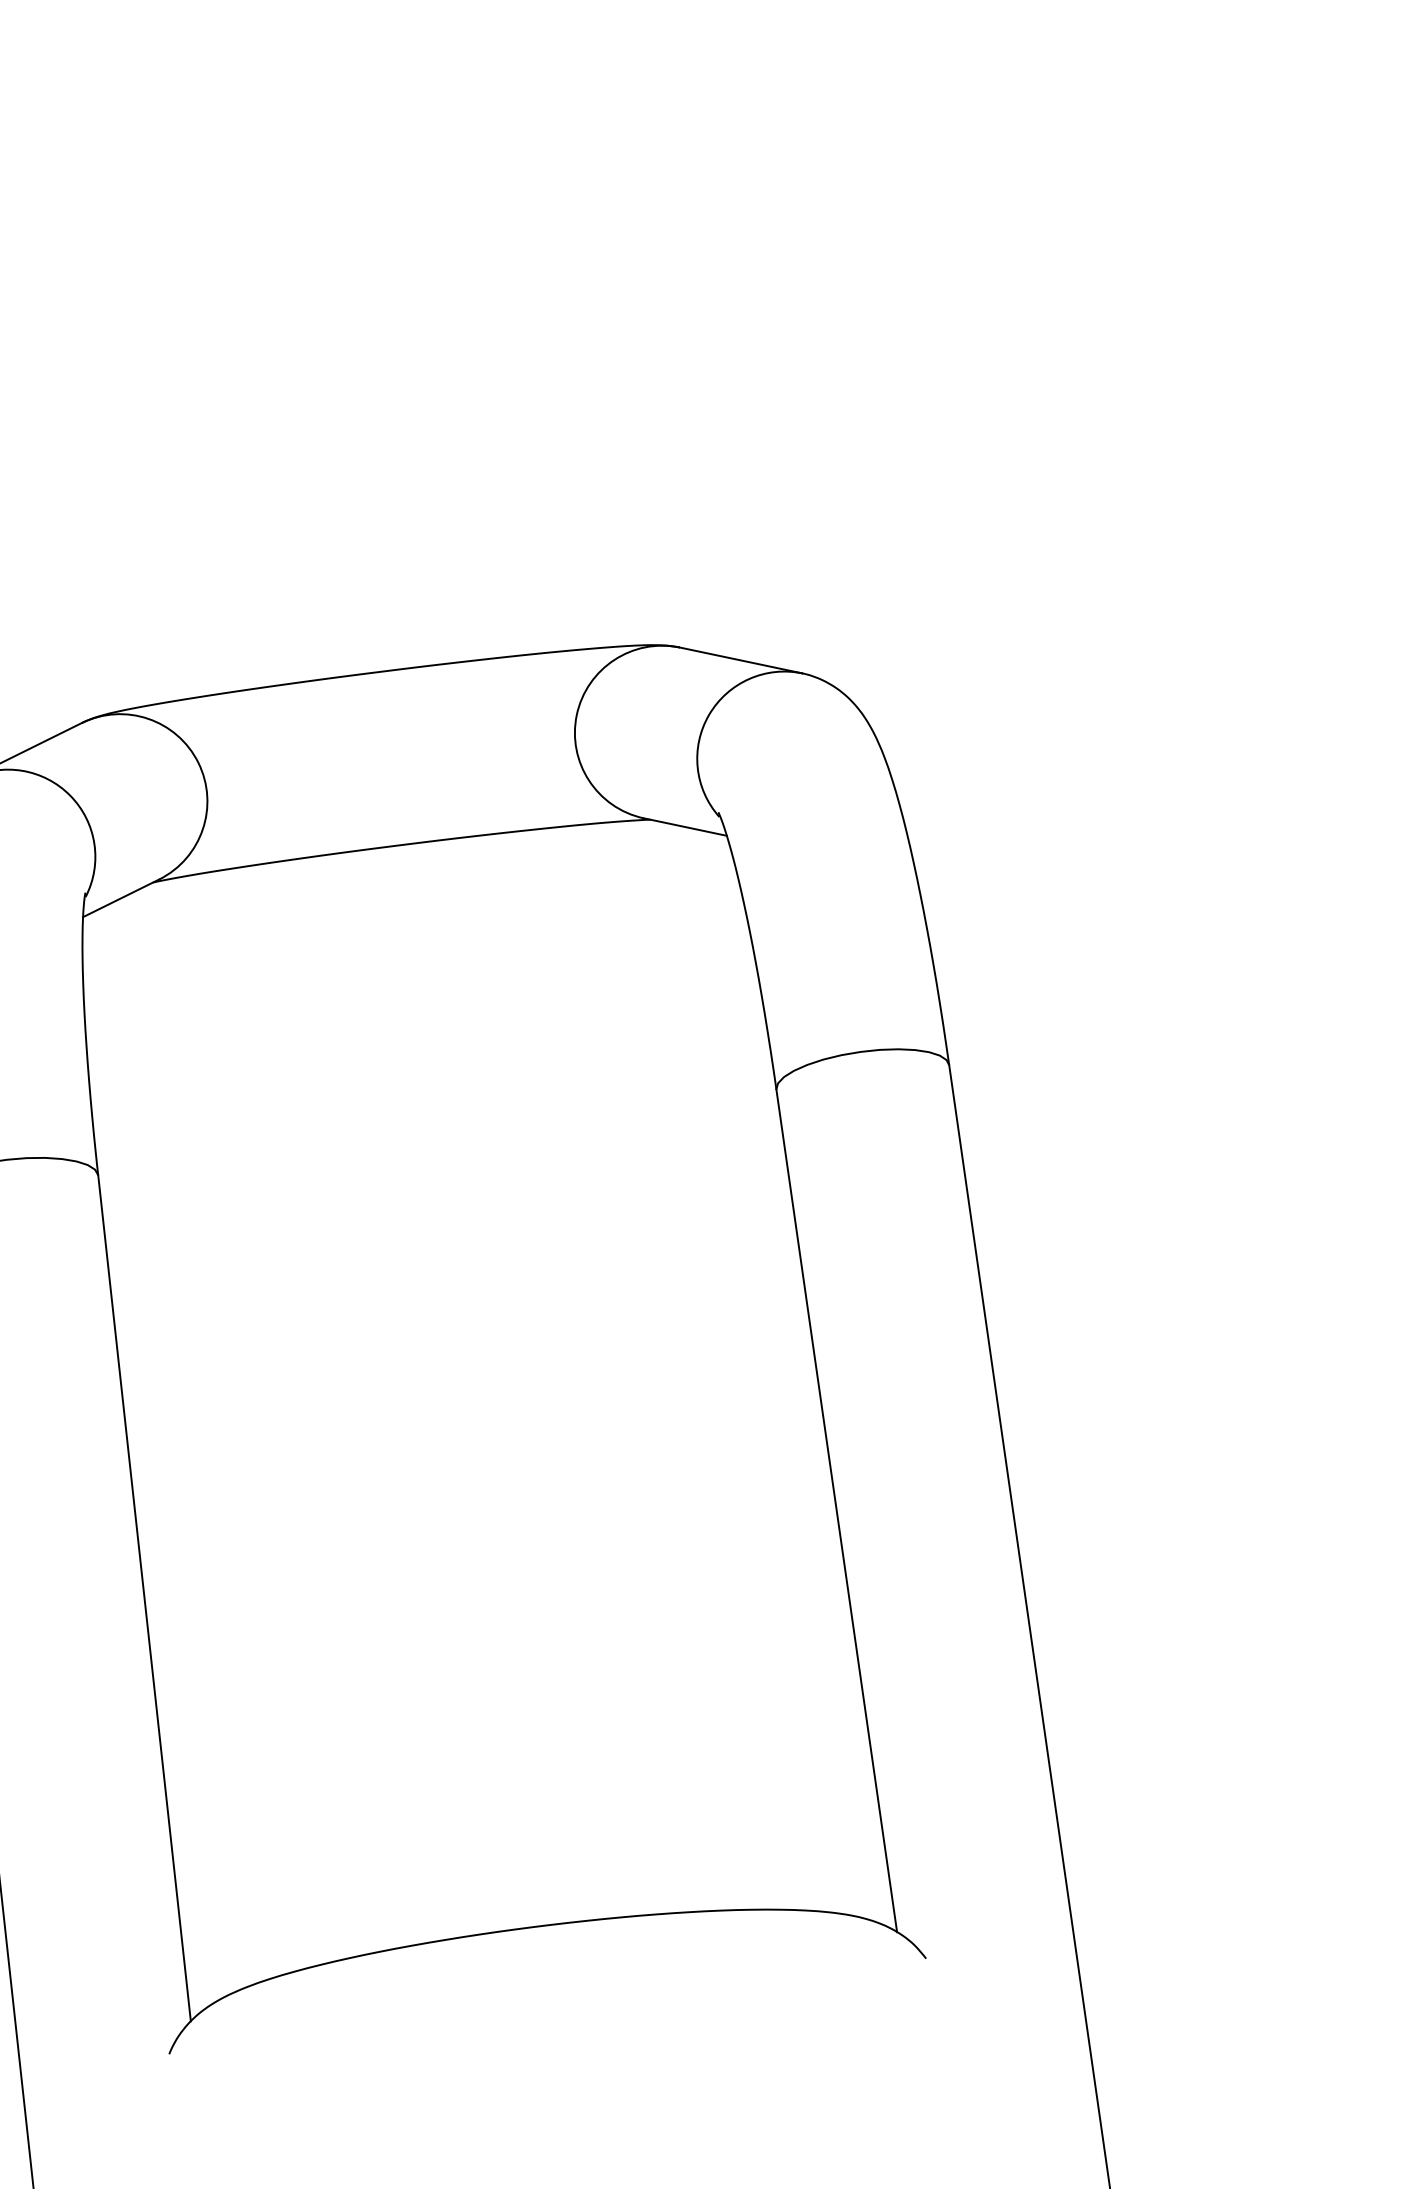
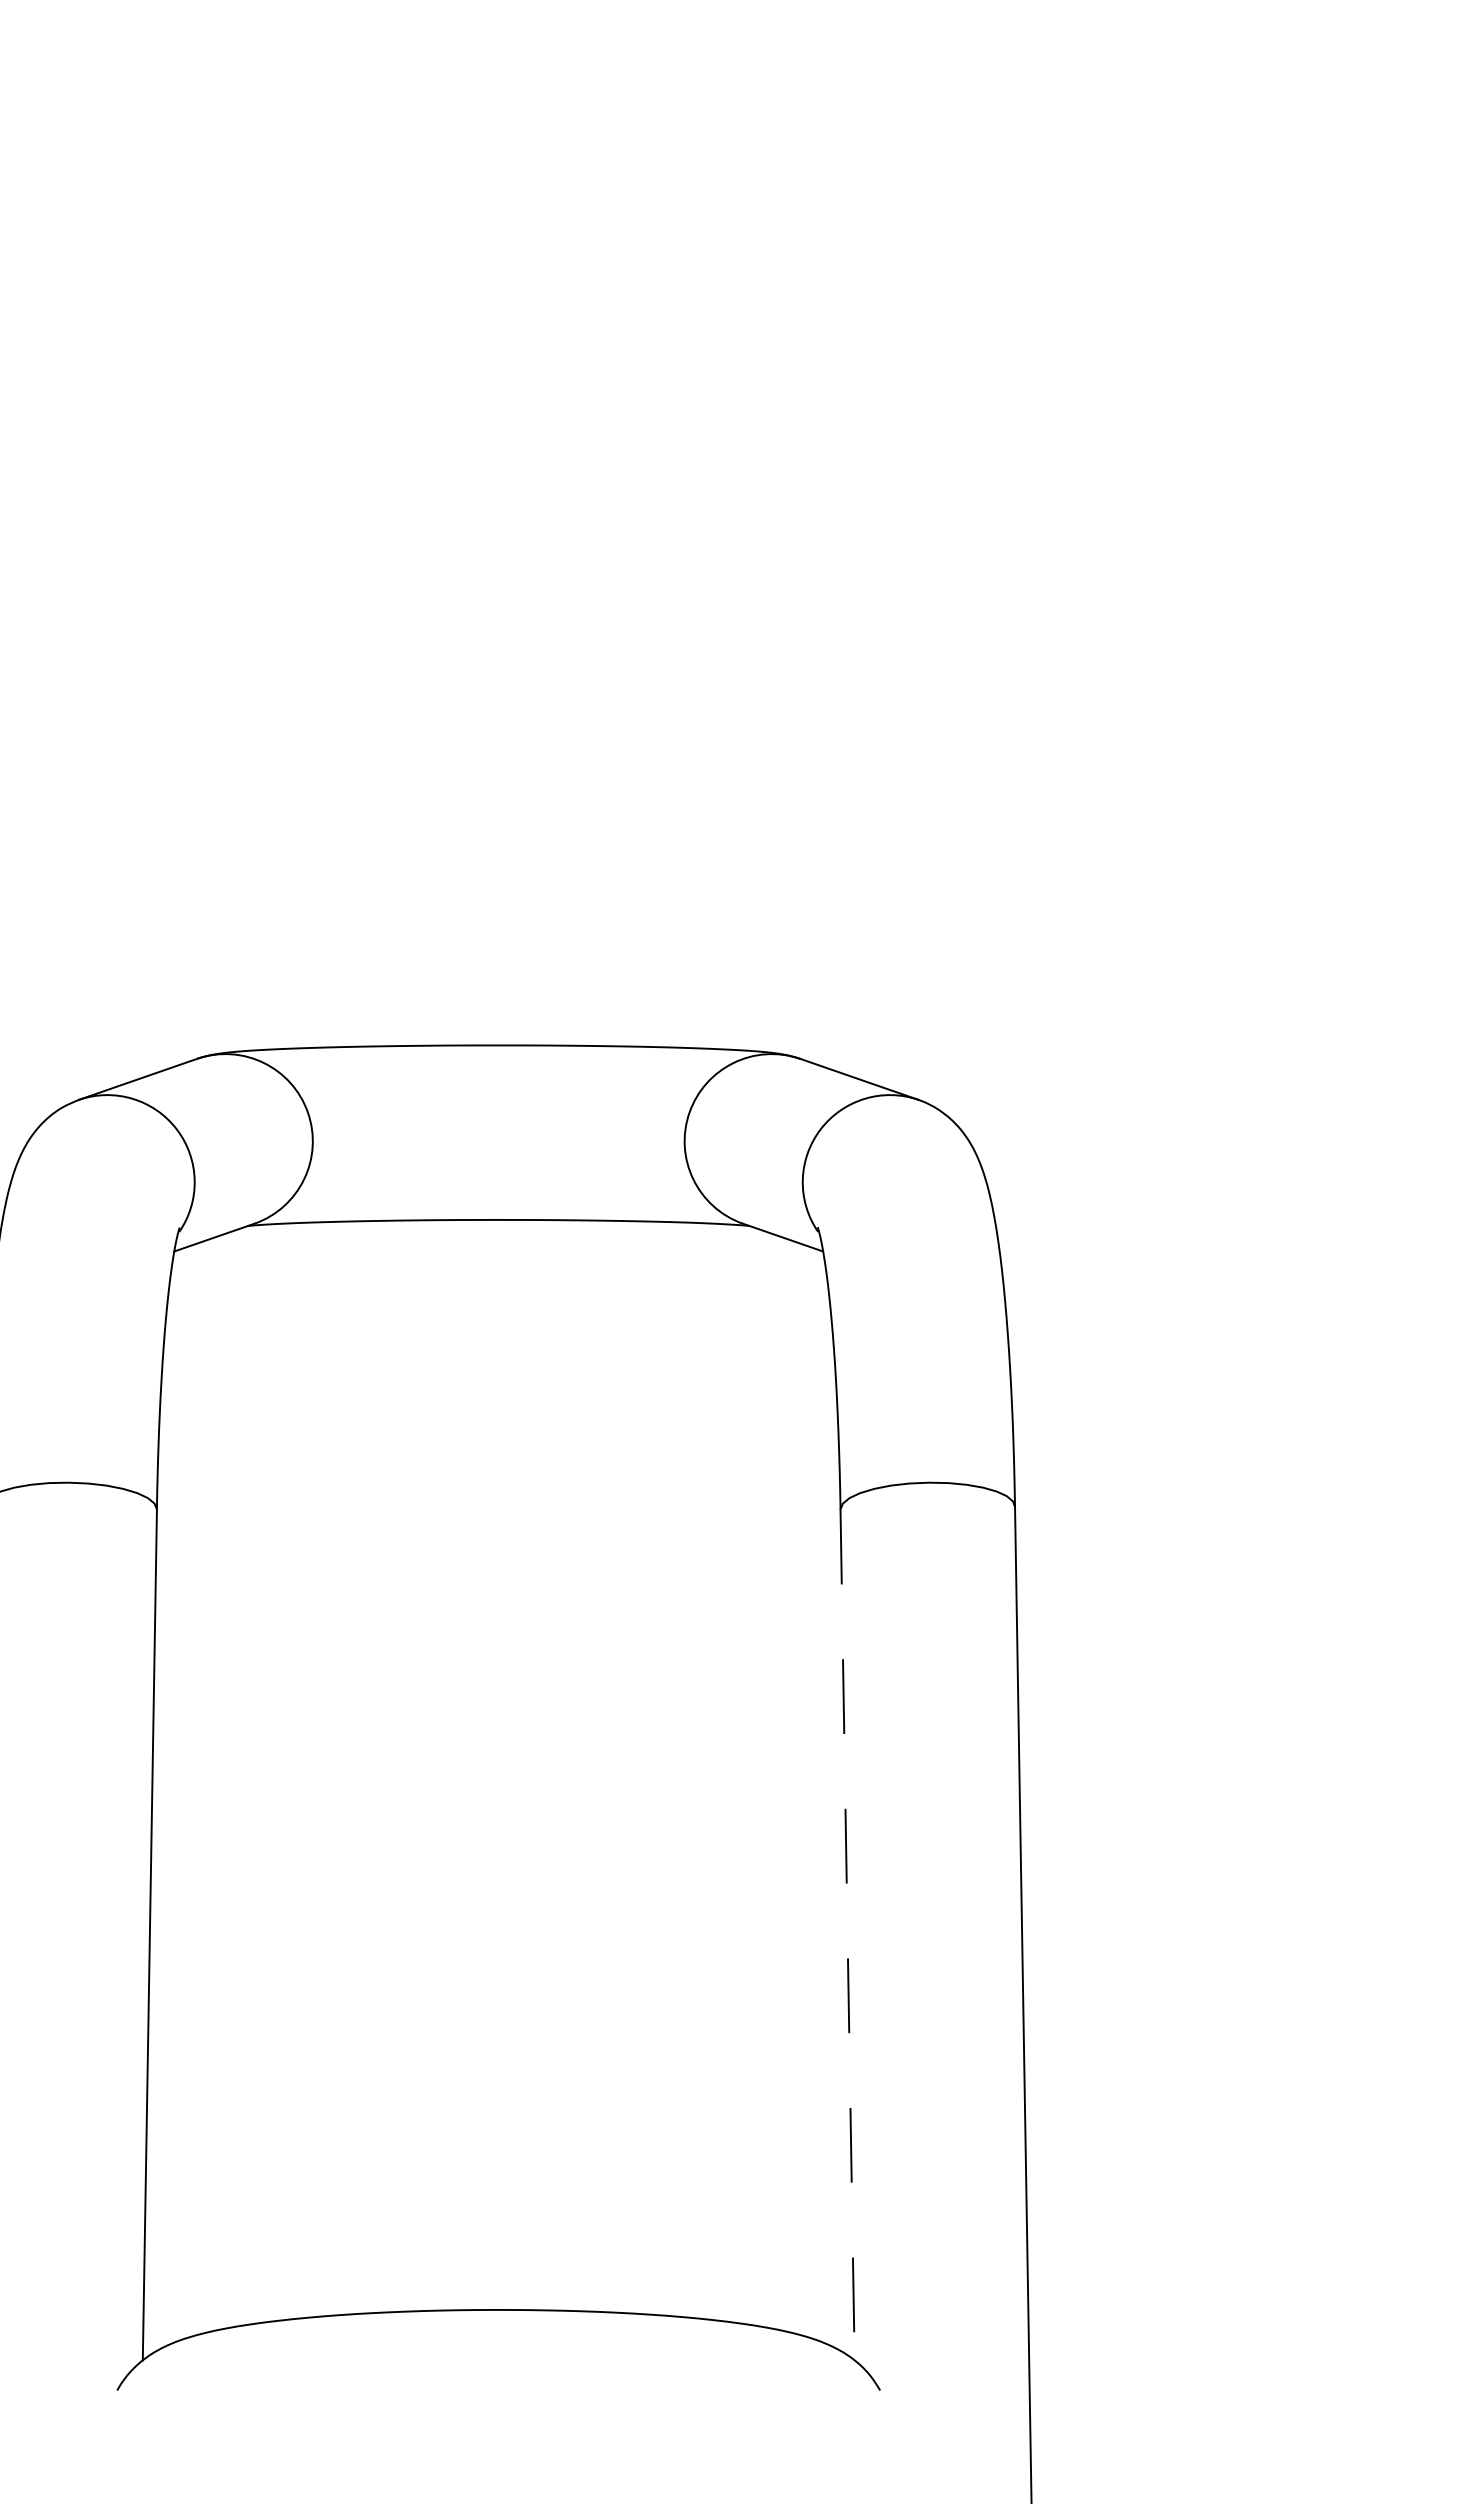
line: (836, 1511) -> (847, 1935), solid -> dashed

